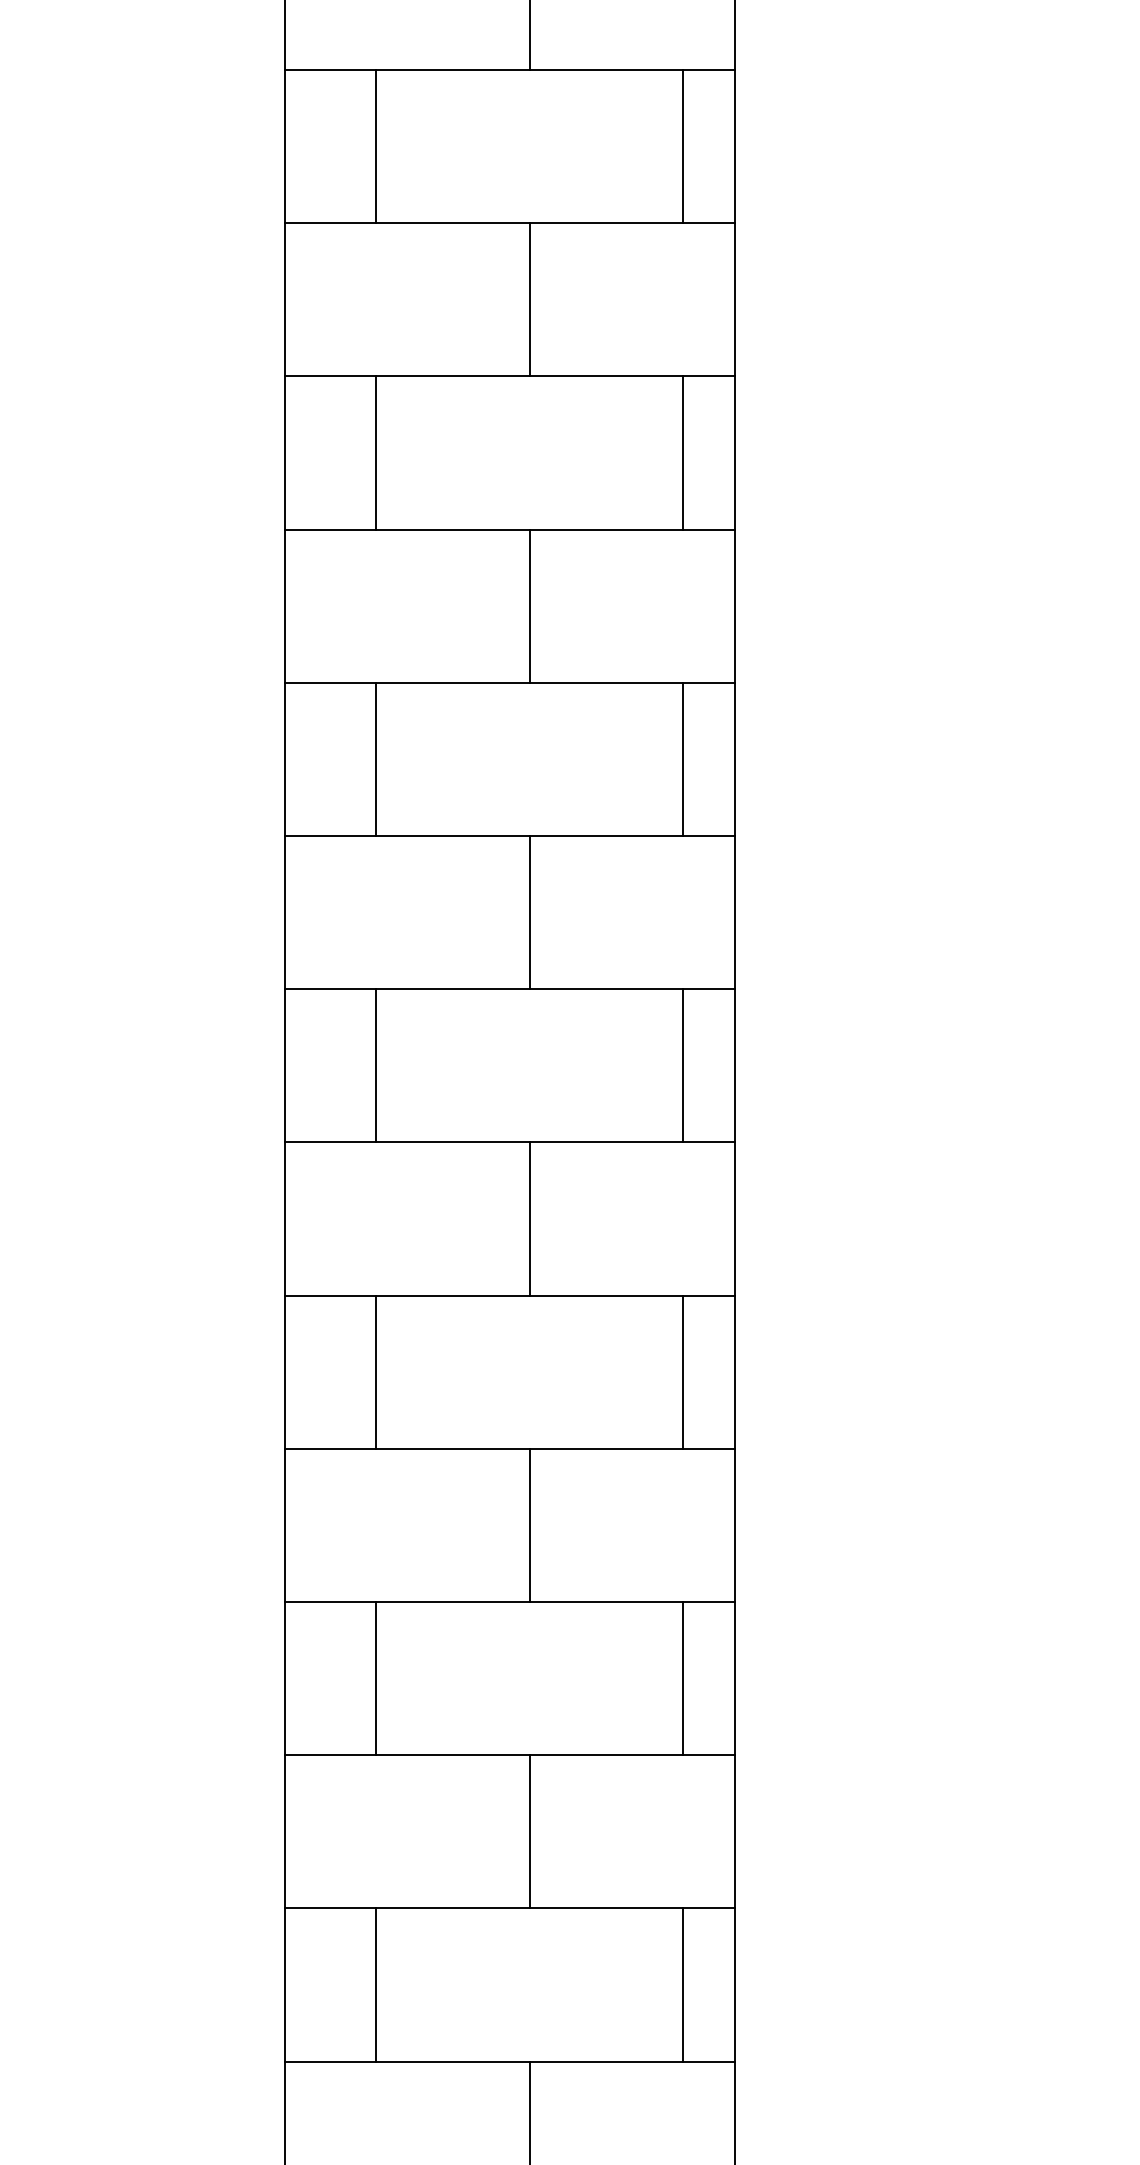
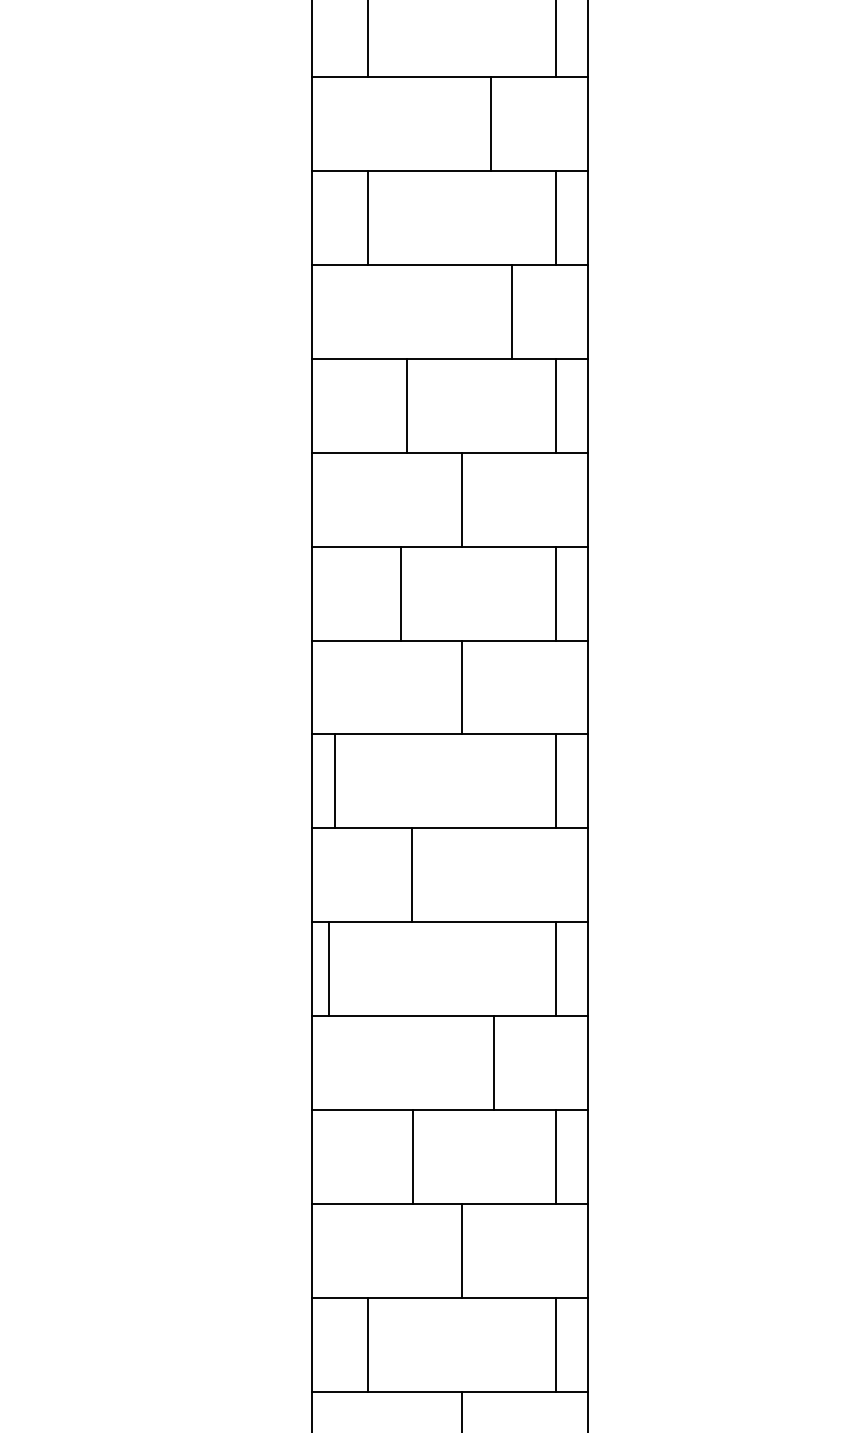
line: (528, 300) -> (490, 124), moved
line: (528, 605) -> (511, 311), moved
line: (376, 758) -> (407, 405), moved
line: (376, 1065) -> (401, 593), moved
line: (376, 1372) -> (335, 781), moved
line: (528, 1525) -> (411, 875), moved
line: (376, 1679) -> (329, 969), moved
line: (528, 1832) -> (493, 1063), moved
line: (376, 1984) -> (413, 1156), moved

